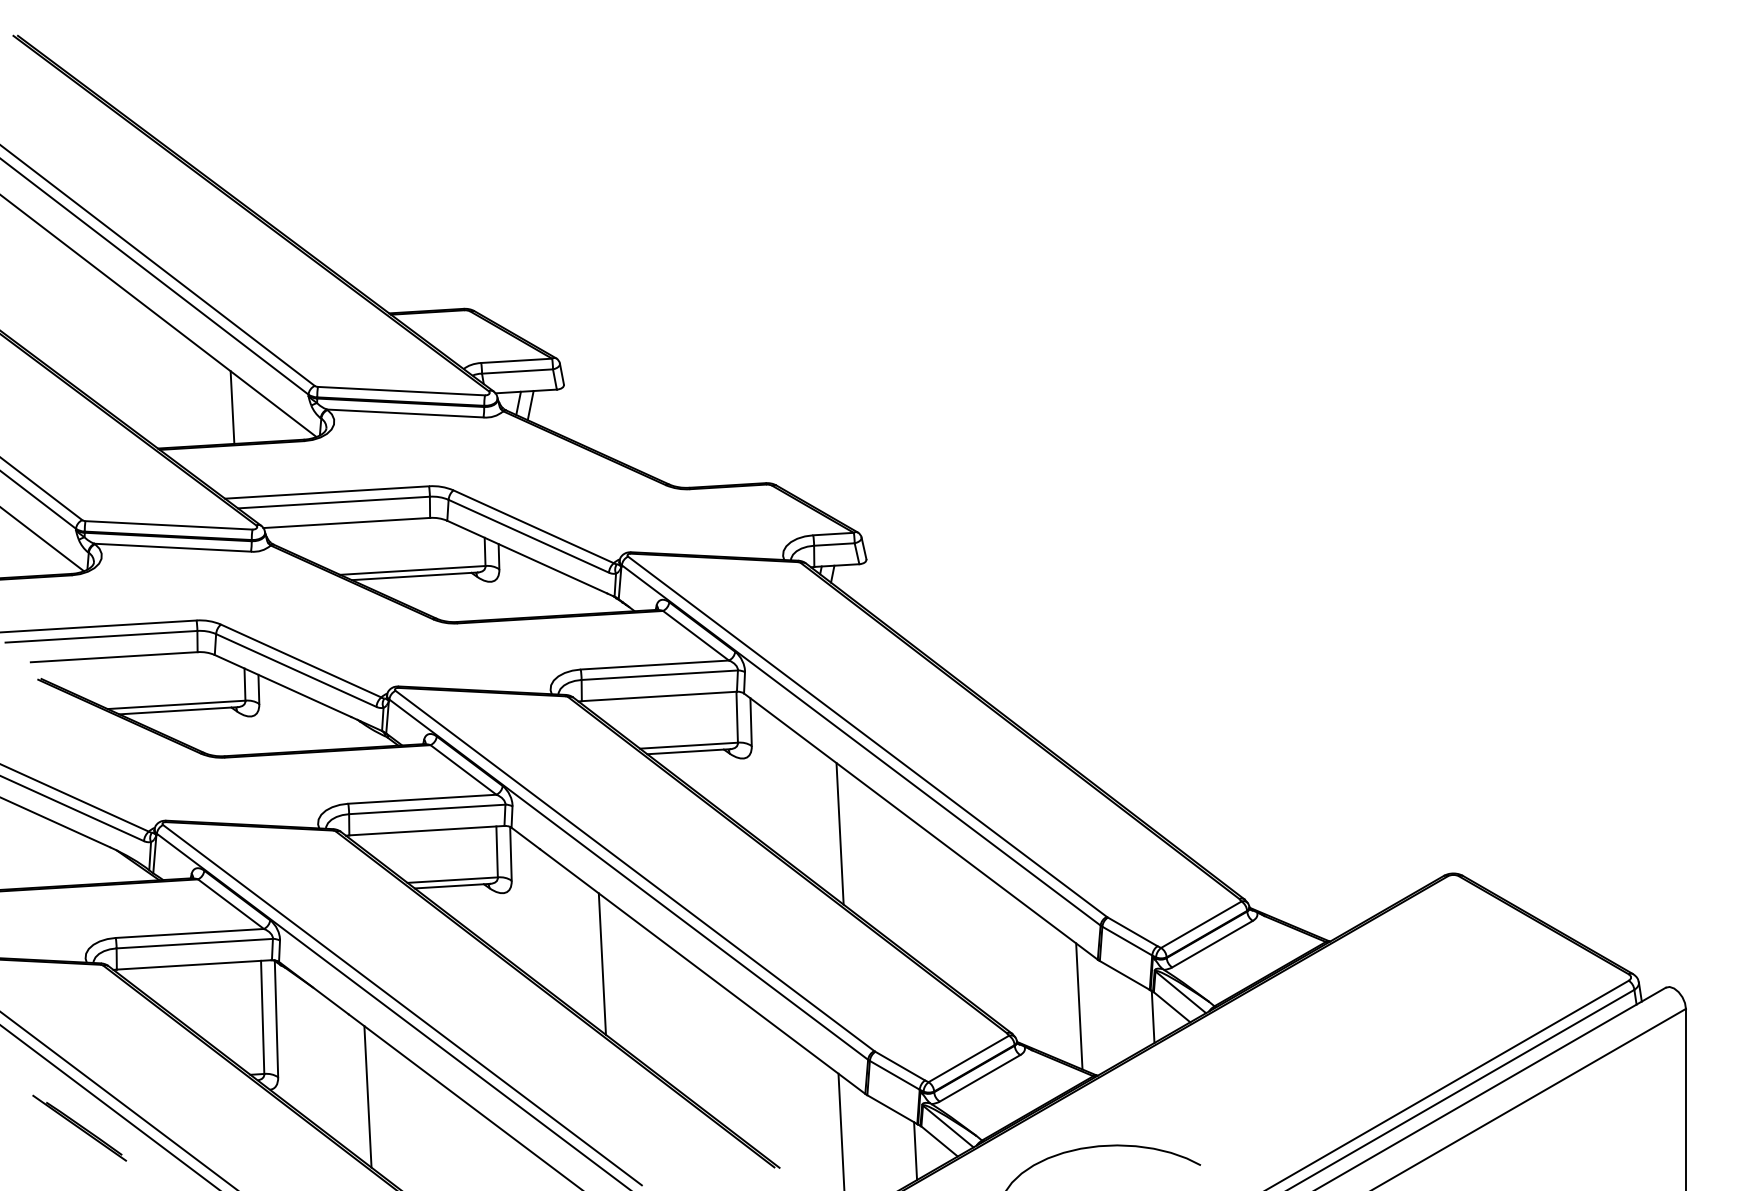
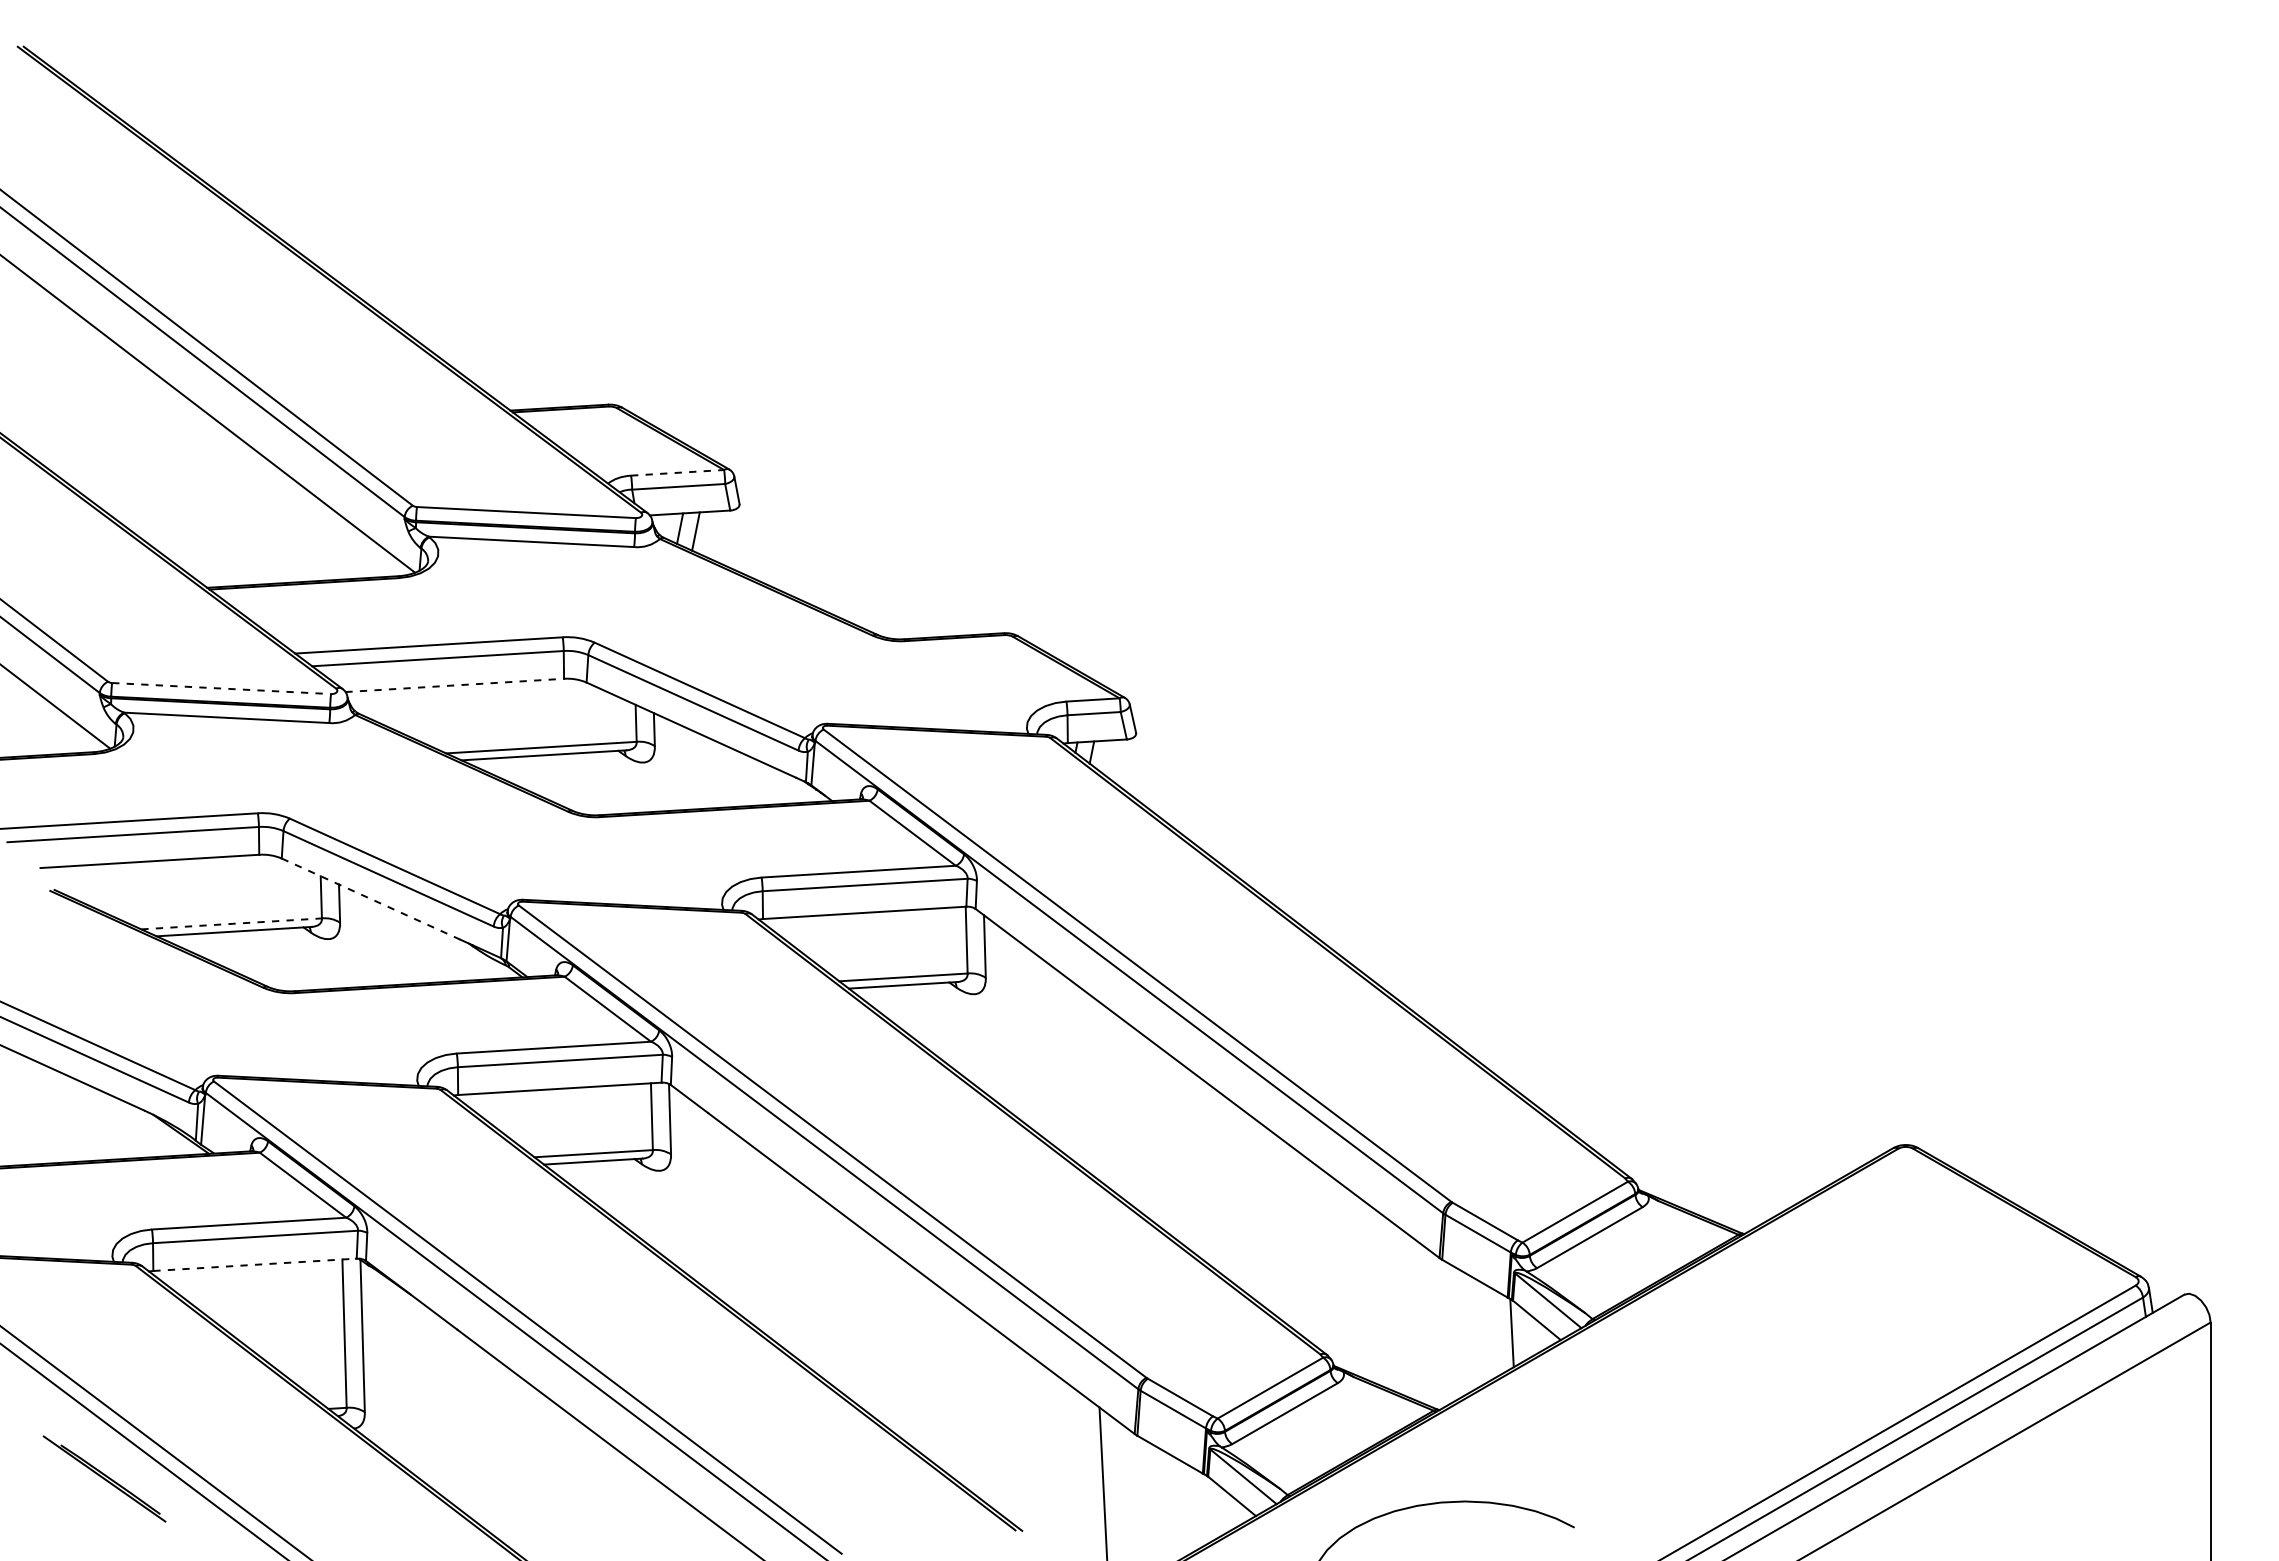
line: (516, 360) -> (677, 472), solid -> dashed
line: (232, 407) -> (304, 533), removed
line: (346, 523) -> (454, 685), solid -> dashed
line: (168, 525) -> (221, 688), solid -> dashed
line: (283, 686) -> (371, 899), solid -> dashed
line: (177, 704) -> (232, 923), solid -> dashed
line: (840, 833) -> (1101, 1092), removed
line: (602, 963) -> (789, 1263), removed
line: (194, 964) -> (255, 1264), solid -> dashed
line: (1079, 1005) -> (1415, 1318), removed
line: (367, 1096) -> (482, 1437), removed
line: (915, 1150) -> (1200, 1508), removed

